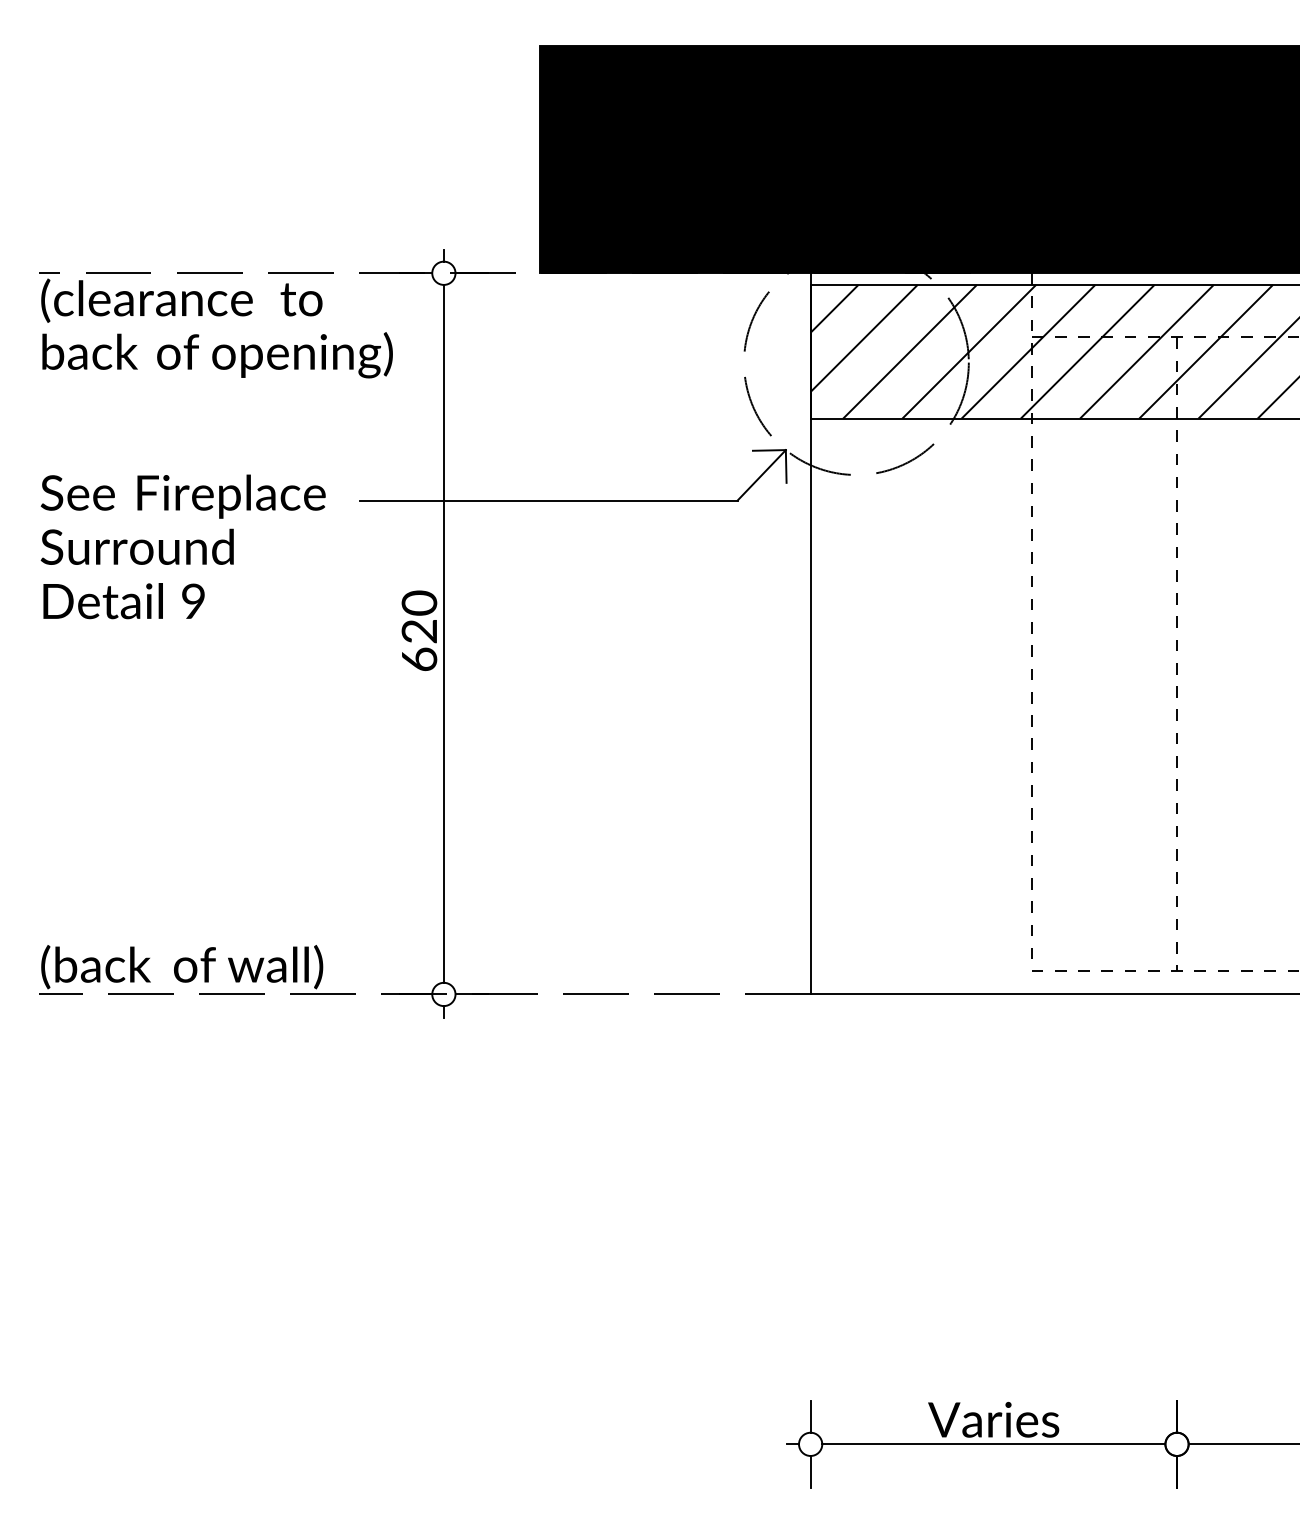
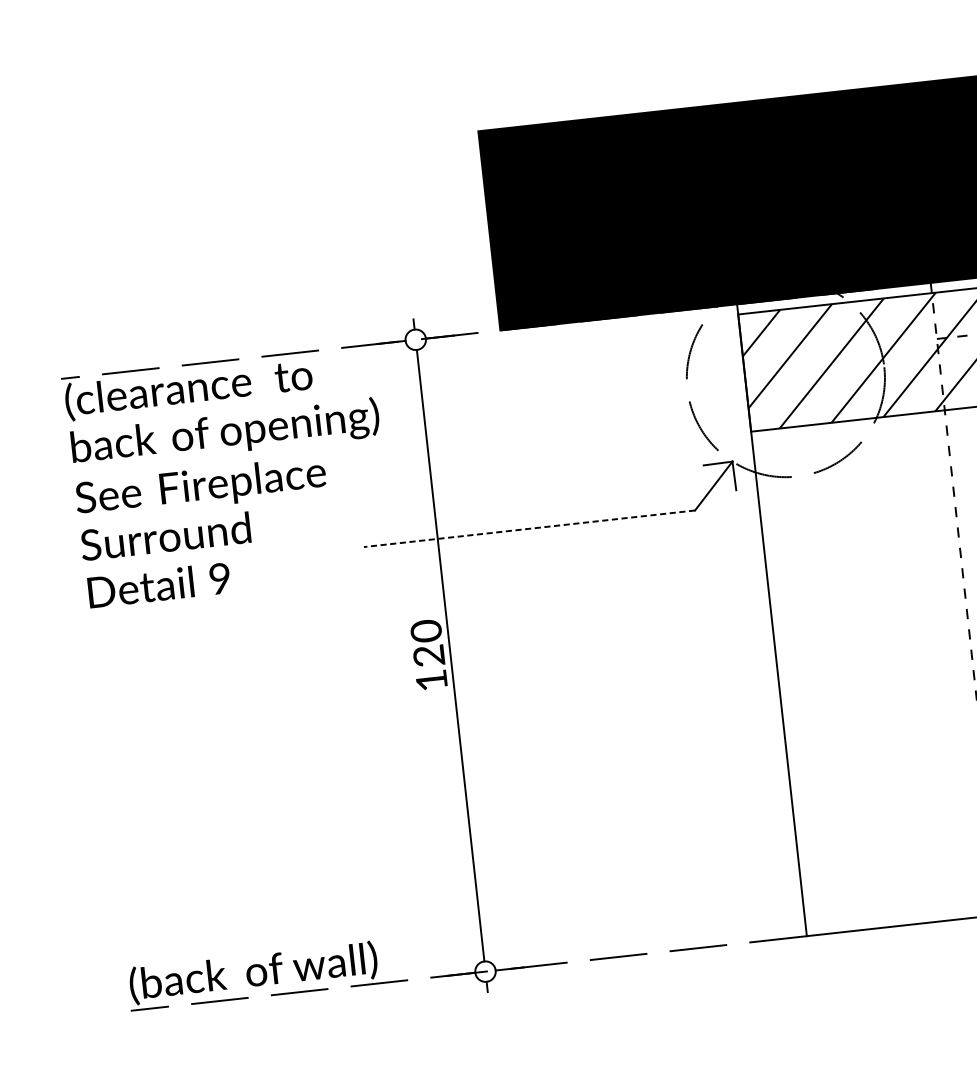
line: (548, 500) -> (529, 528), solid -> dashed
text: (182, 546) -> (205, 531), moved
text: (419, 659) -> (431, 680), 620 -> 120

